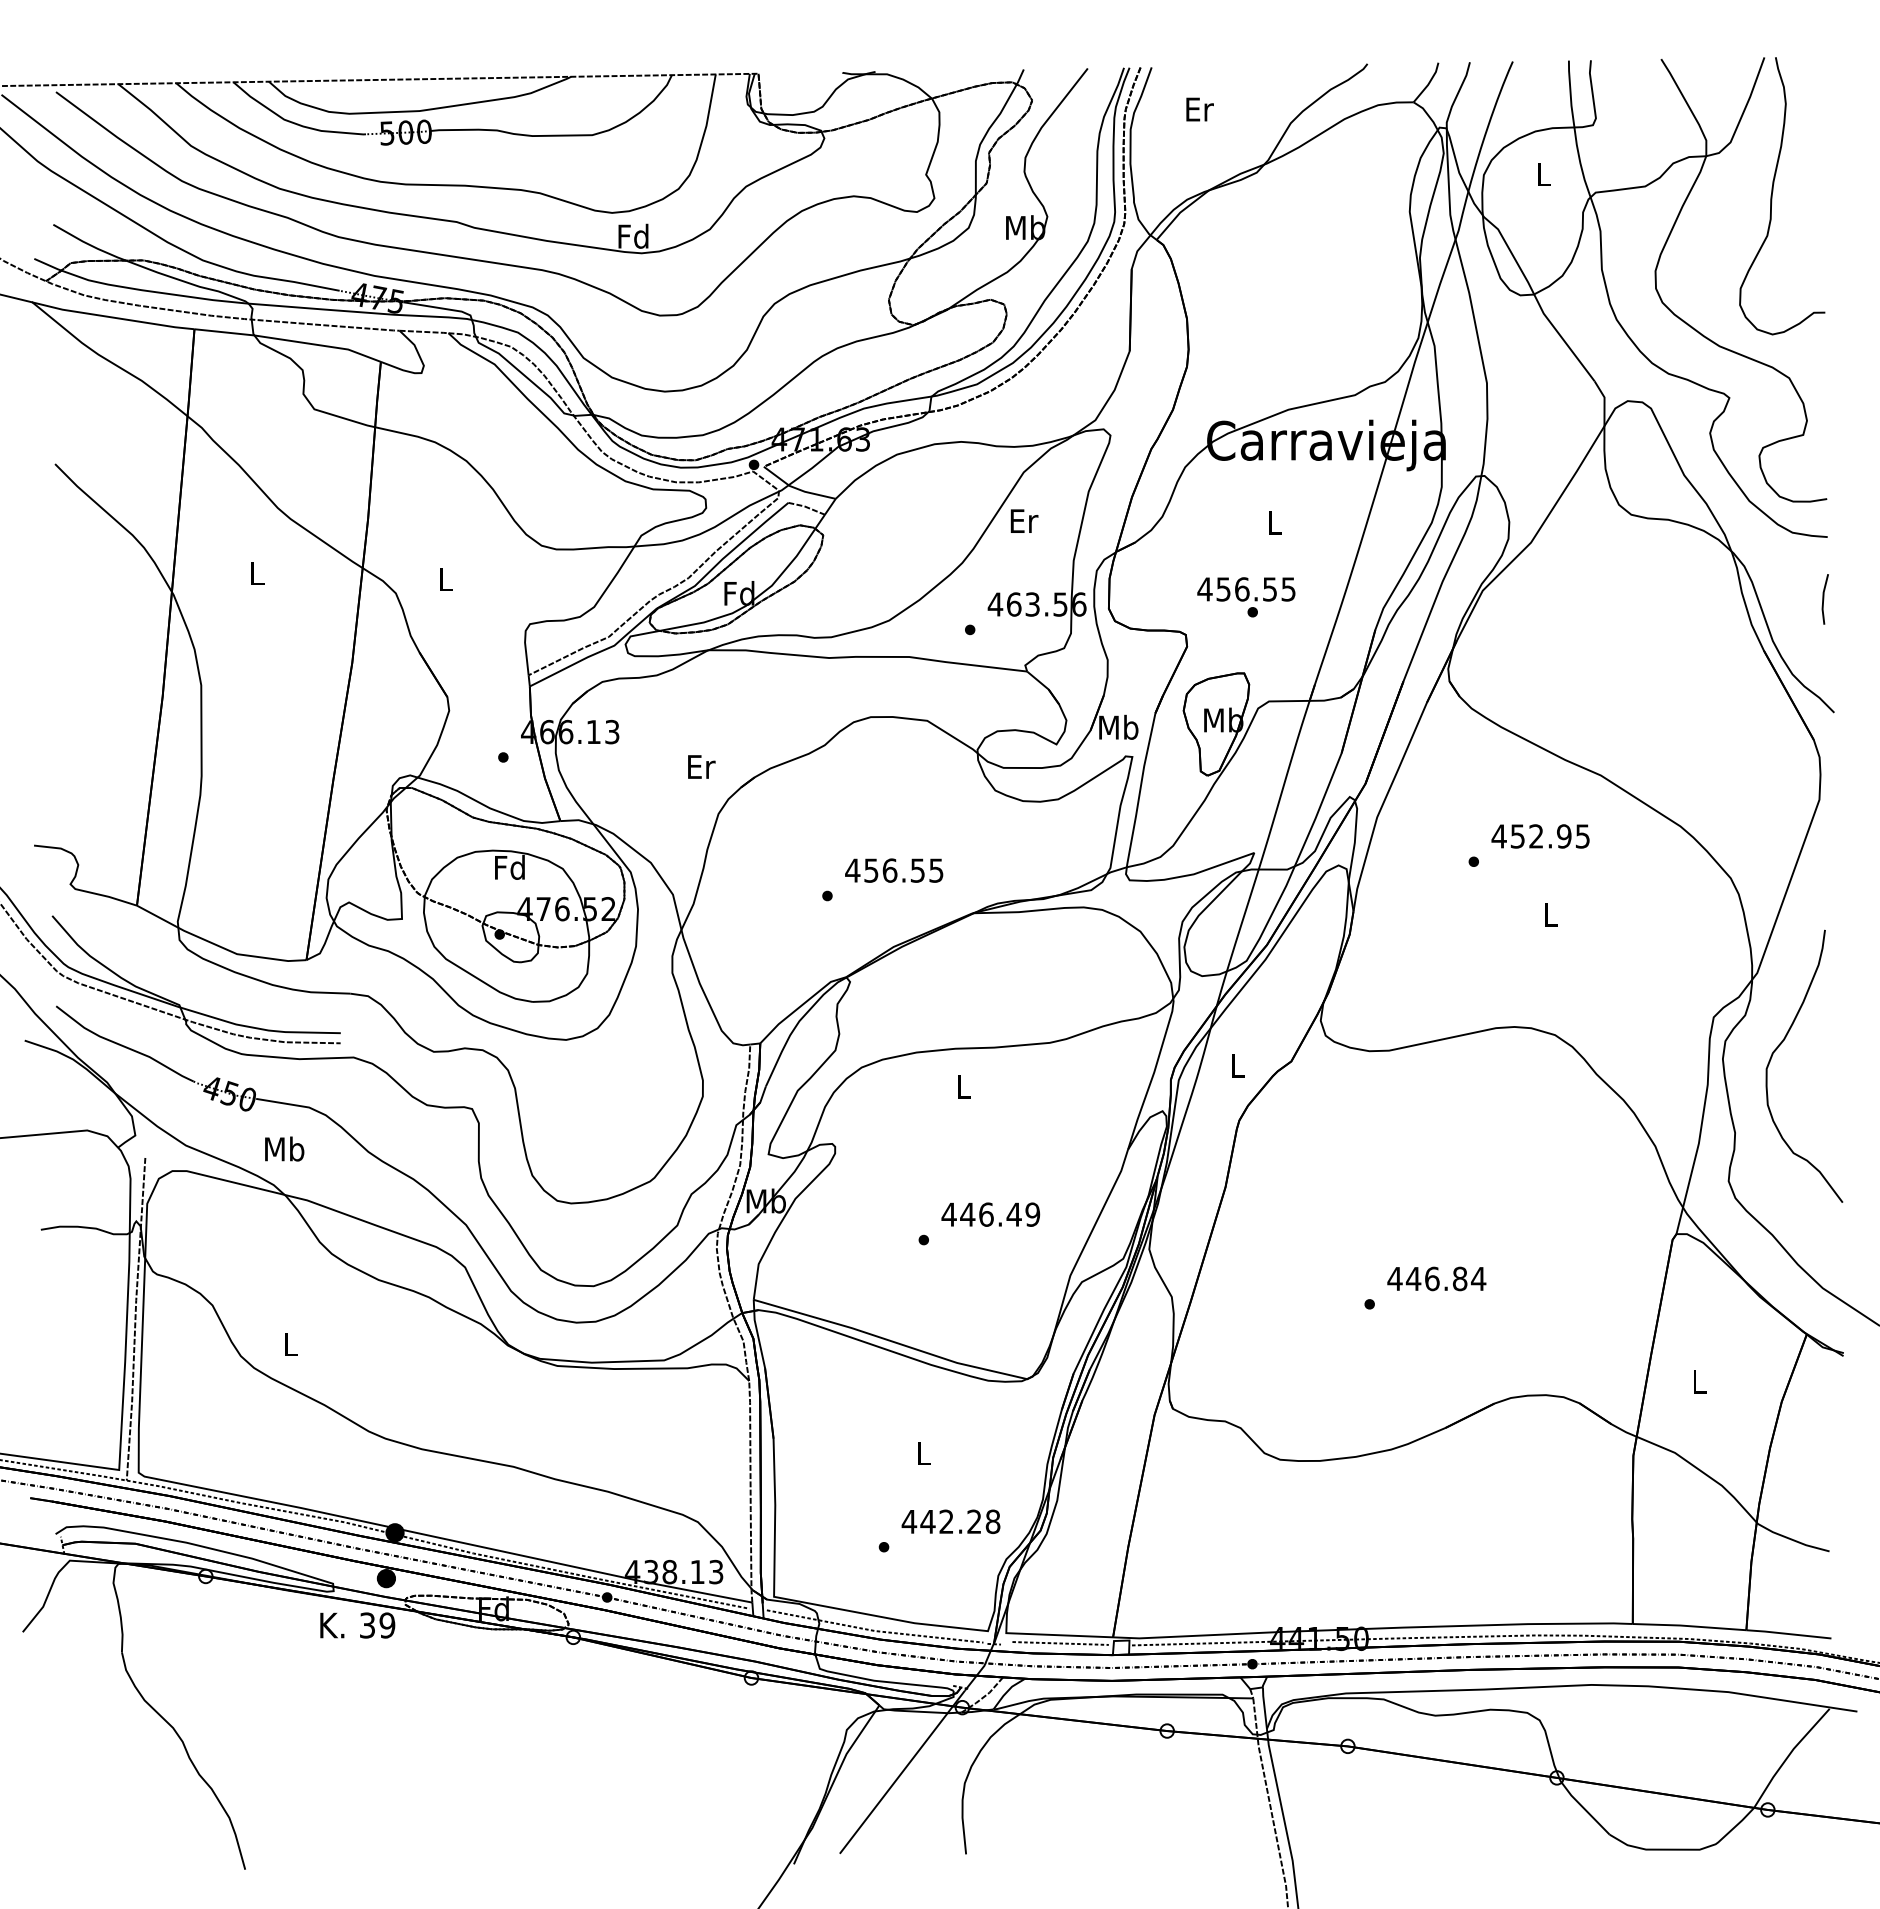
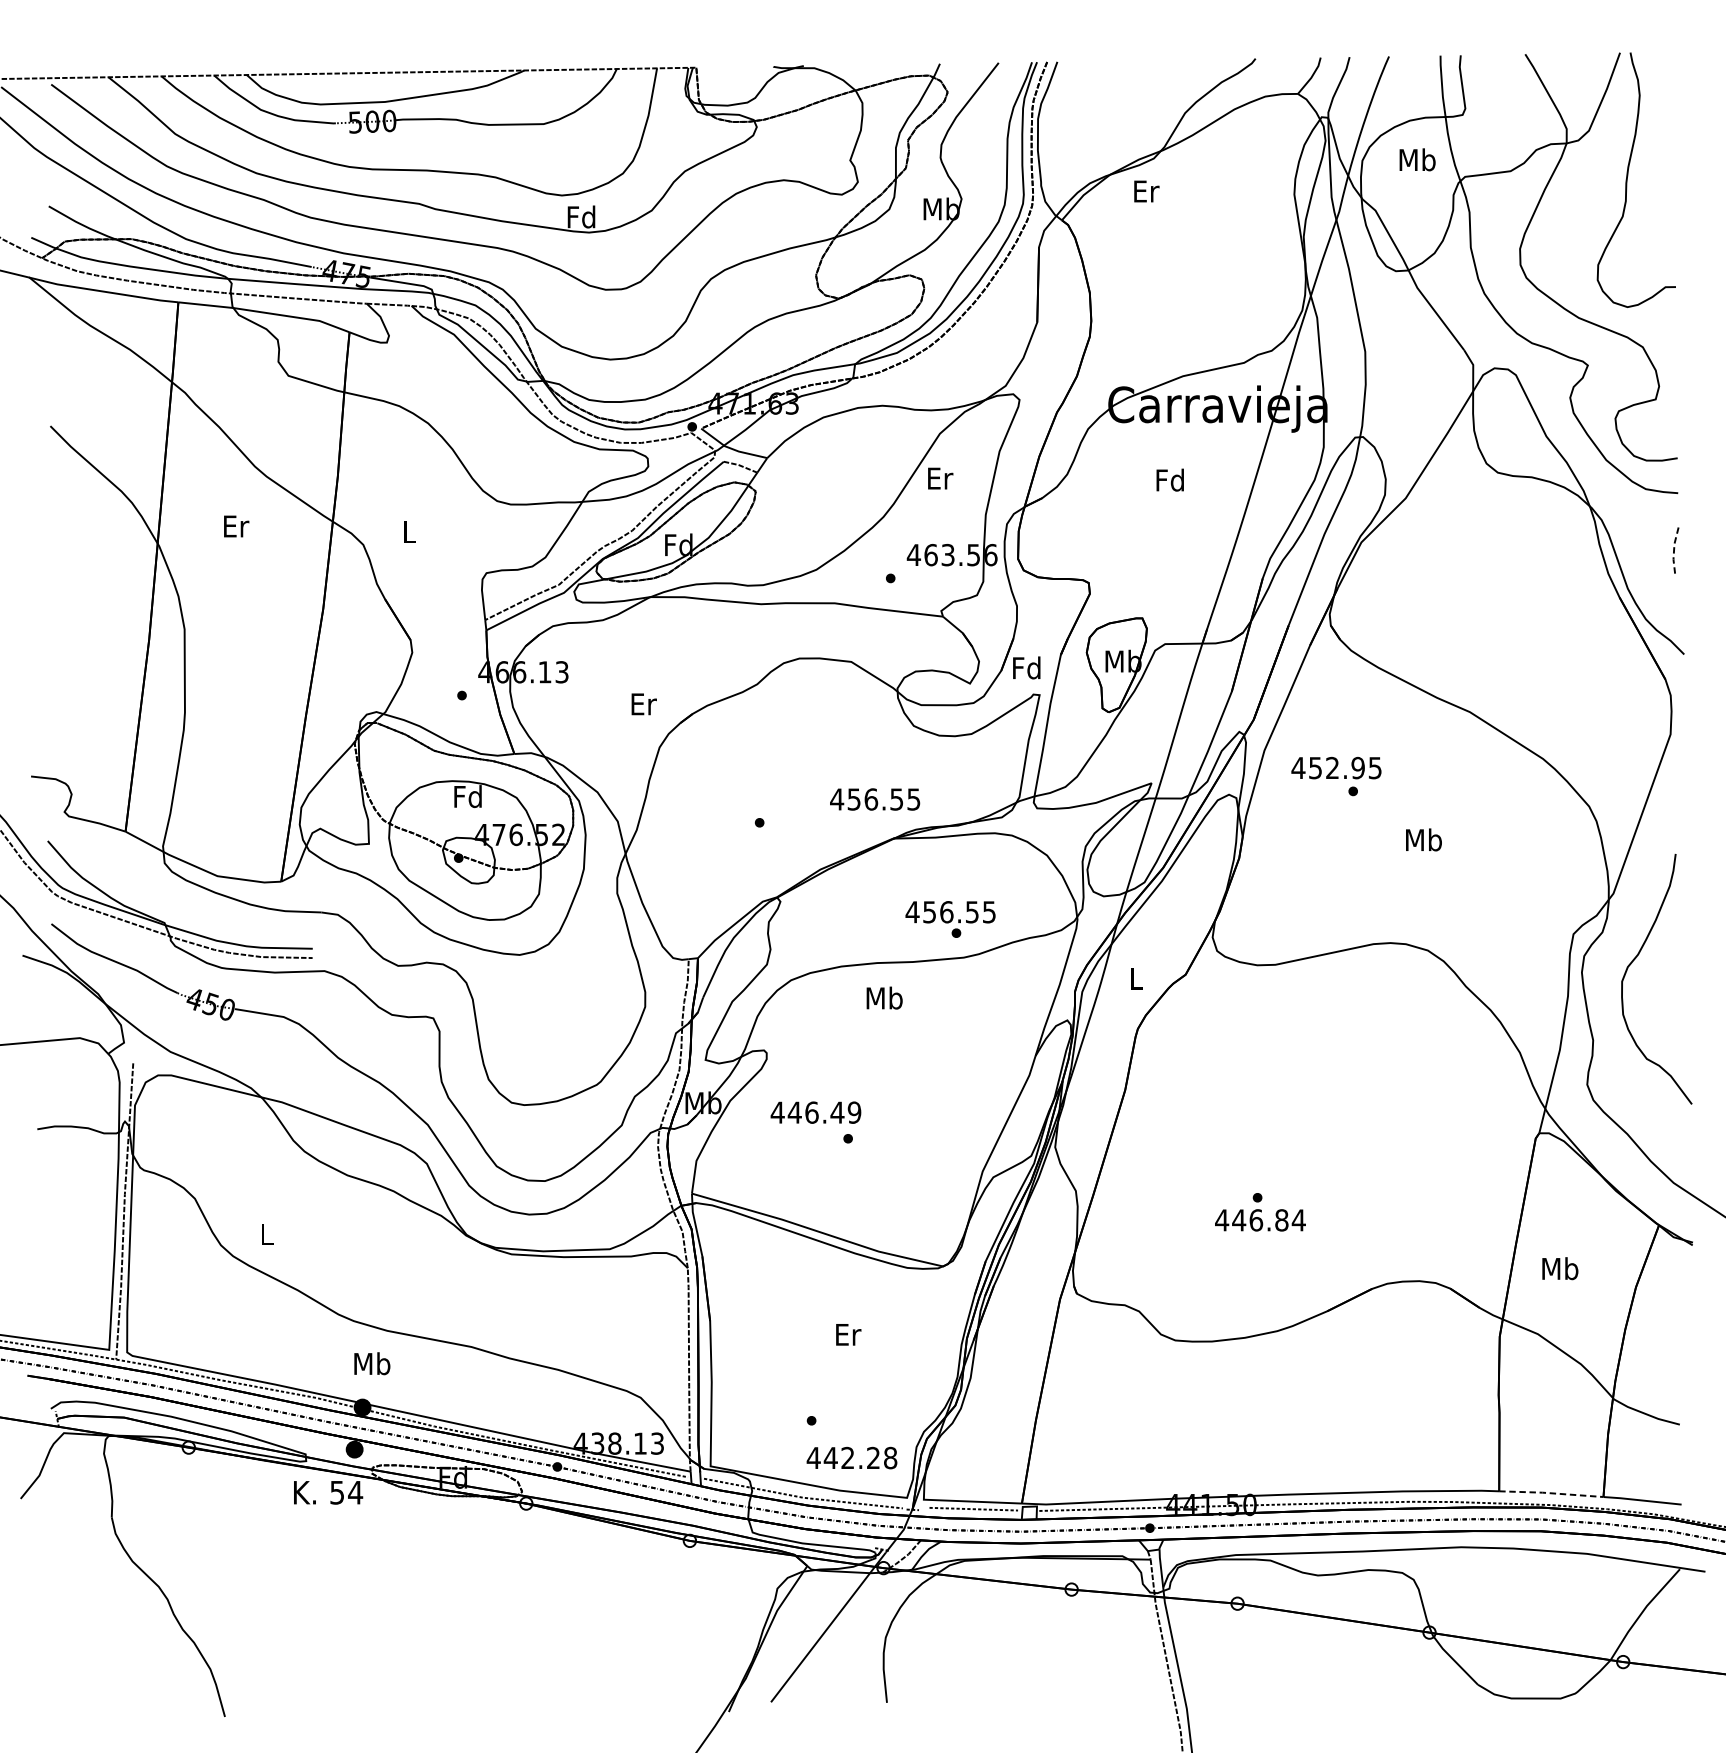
text: (1199, 109) -> (1146, 191), moved
text: (1543, 173) -> (1417, 159), L -> Mb
text: (1274, 522) -> (1170, 479), L -> Fd
text: (257, 573) -> (236, 526), L -> Er
text: (1246, 597) -> (950, 919), moved
line: (1823, 599) -> (1674, 550), solid -> dashed
text: (1118, 726) -> (1026, 667), Mb -> Fd
text: (1540, 836) -> (1336, 768), moved
text: (894, 870) -> (875, 799), moved
text: (1550, 914) -> (1423, 839), L -> Mb
text: (963, 1086) -> (884, 997), L -> Mb
text: (284, 1148) -> (372, 1363), moved
text: (990, 1214) -> (815, 1112), moved
text: (1436, 1278) -> (1260, 1219), moved
text: (1698, 1381) -> (1559, 1268), L -> Mb
text: (924, 1453) -> (848, 1334), L -> Er
text: (950, 1521) -> (851, 1457), moved
text: (377, 1625) -> (346, 1492), 39 -> 54
line: (1689, 1626) -> (1551, 1493), solid -> dashed

